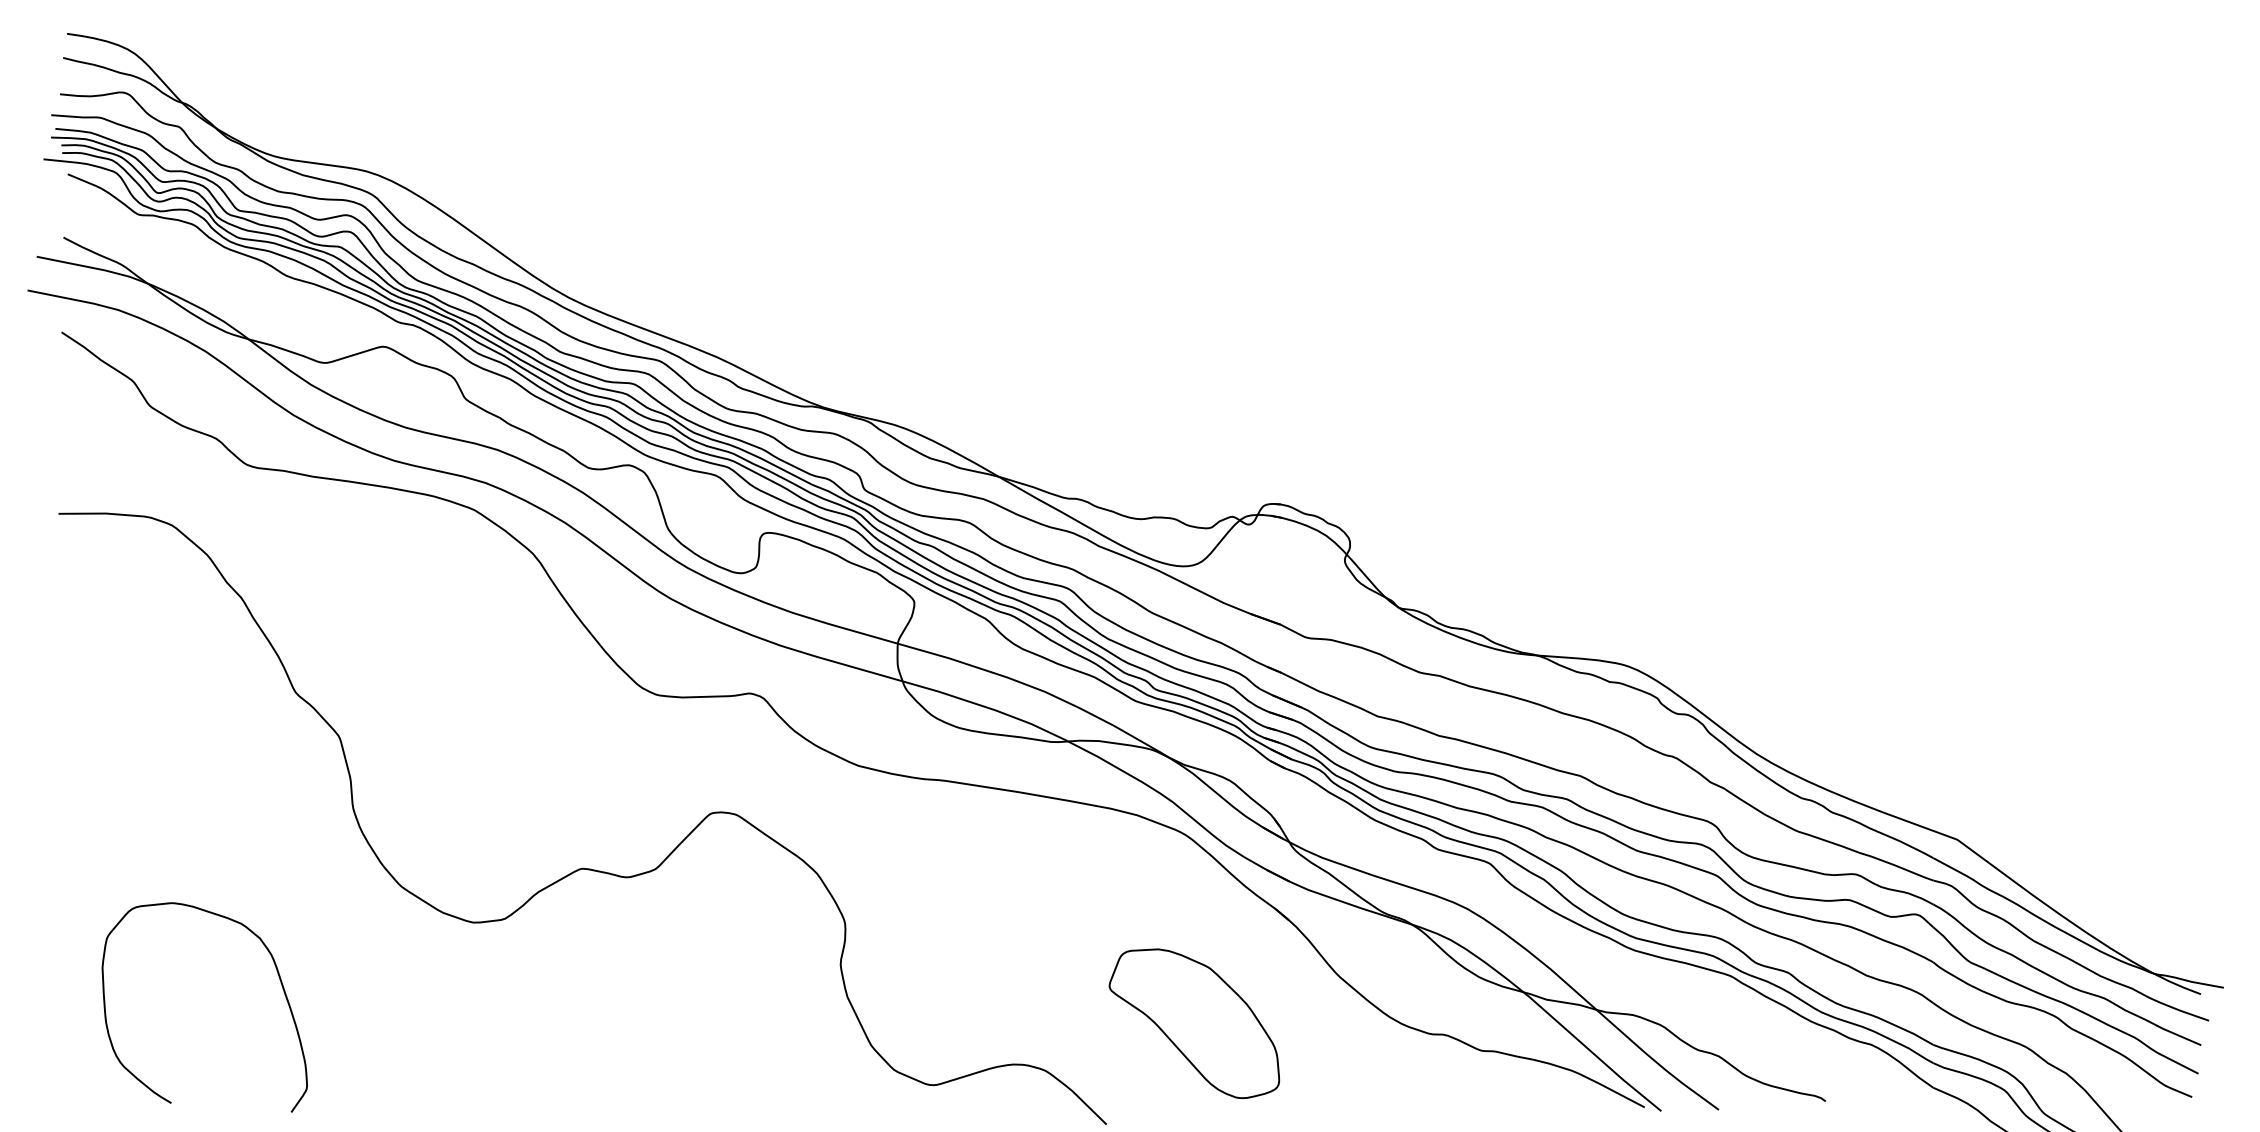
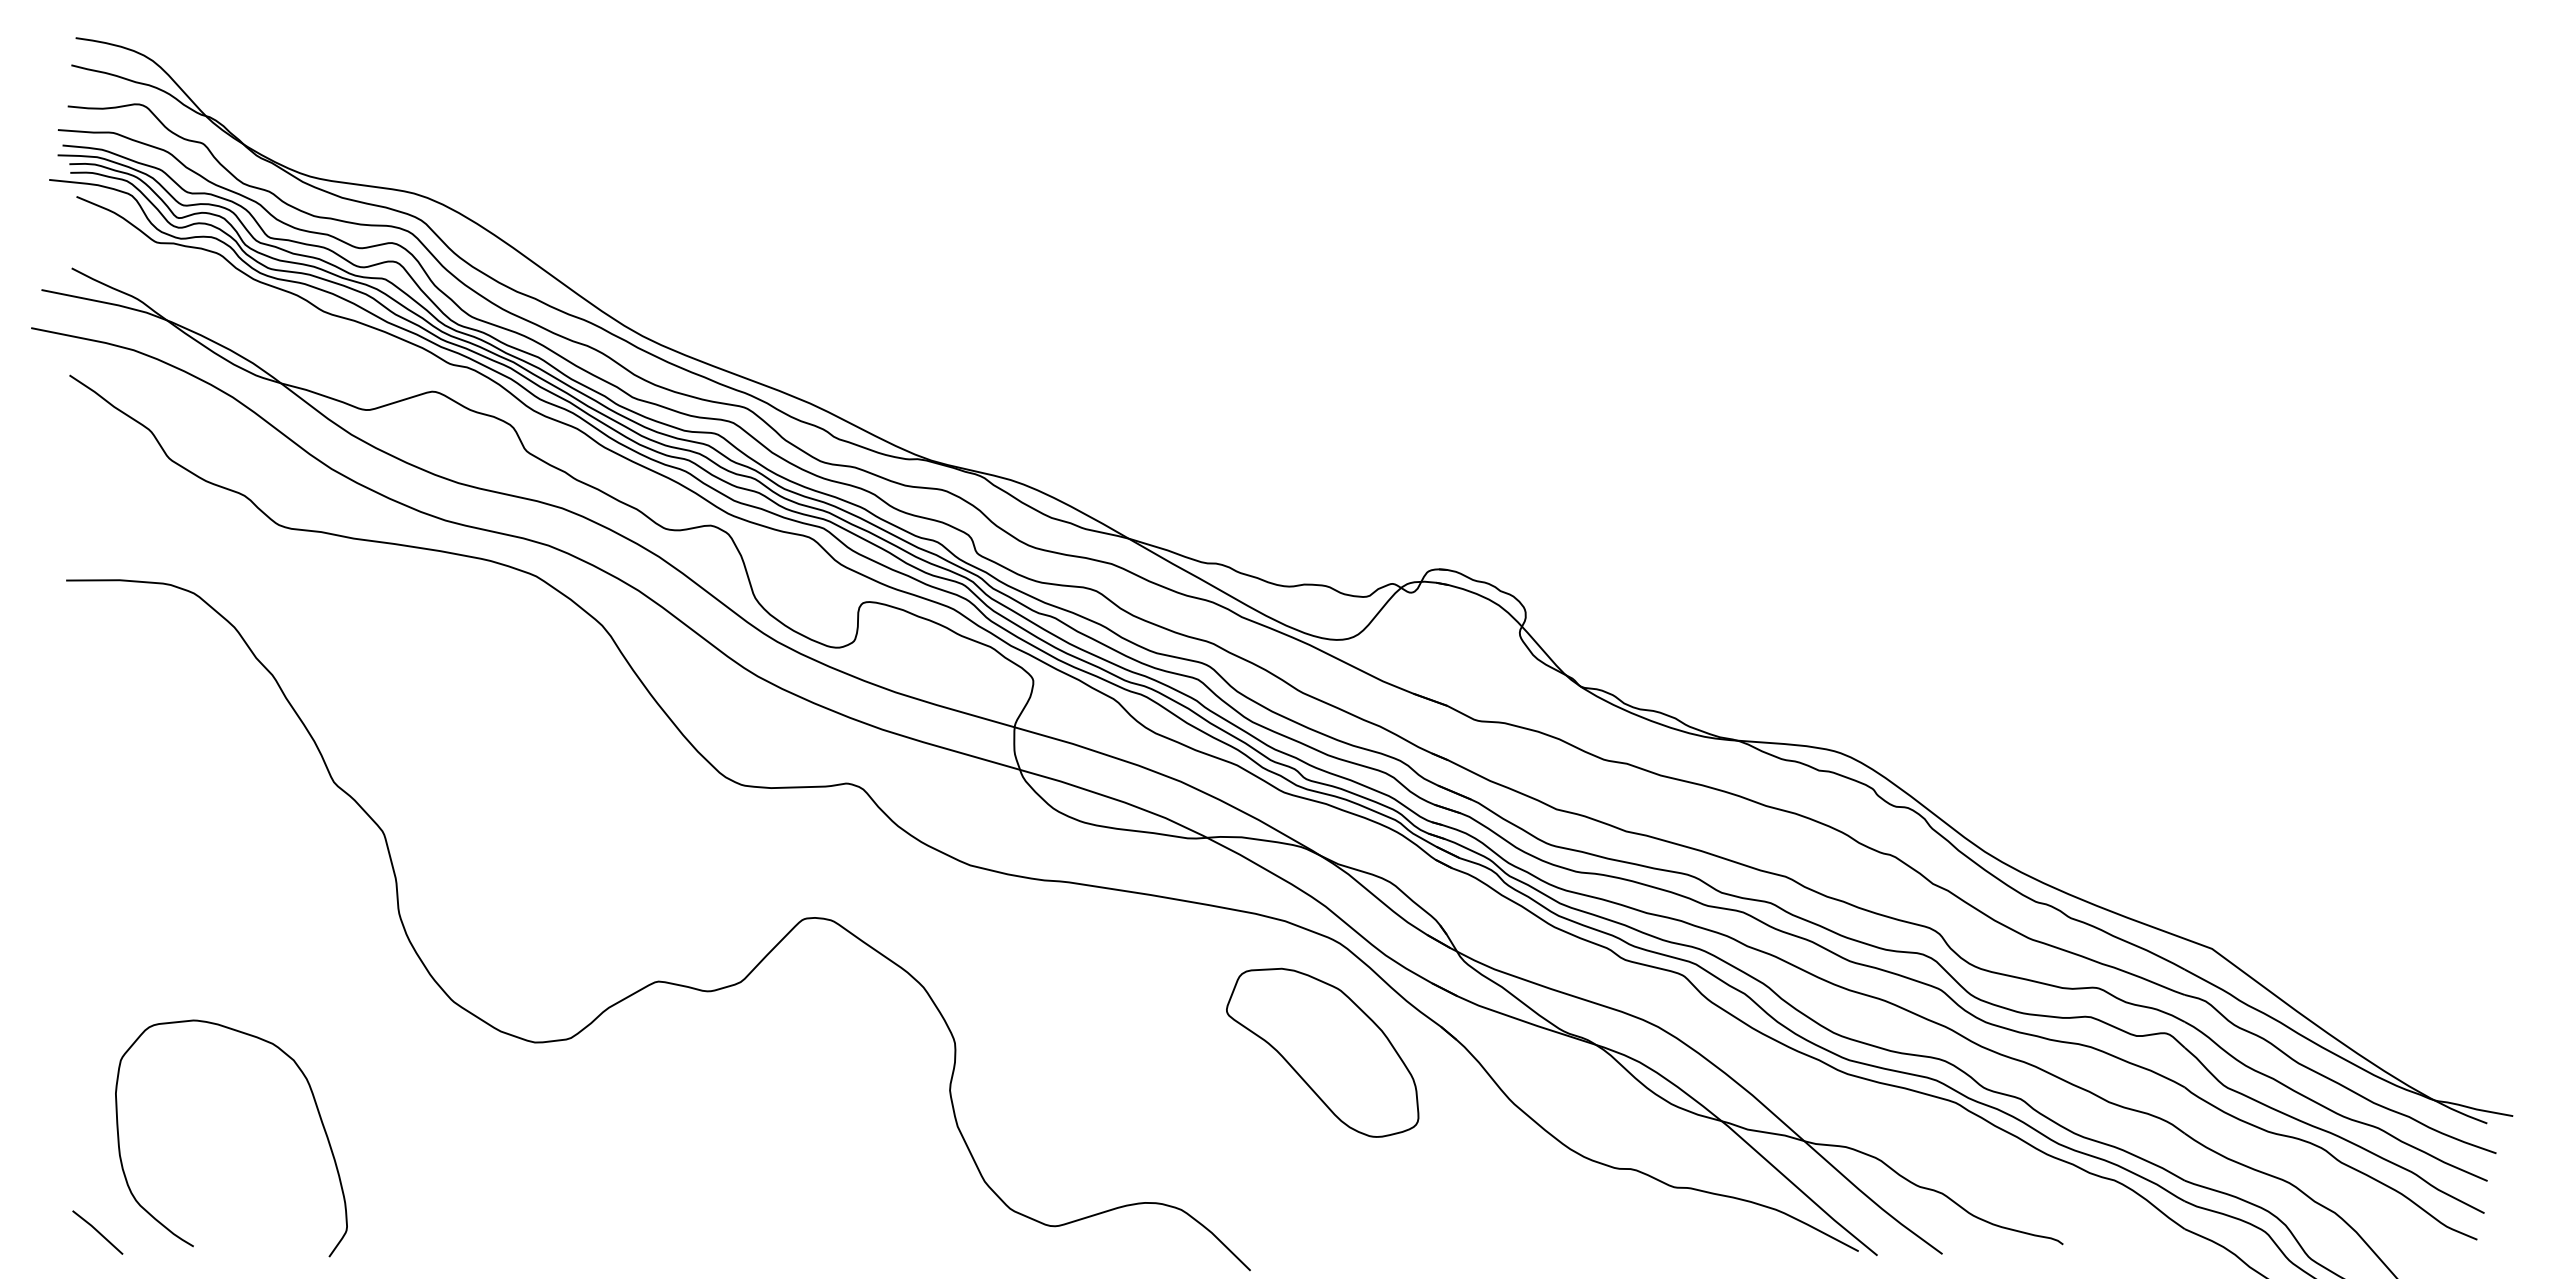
part: (1194, 1023) -> (1322, 1052), moved
line: (86, 1090) -> (97, 1232), added

